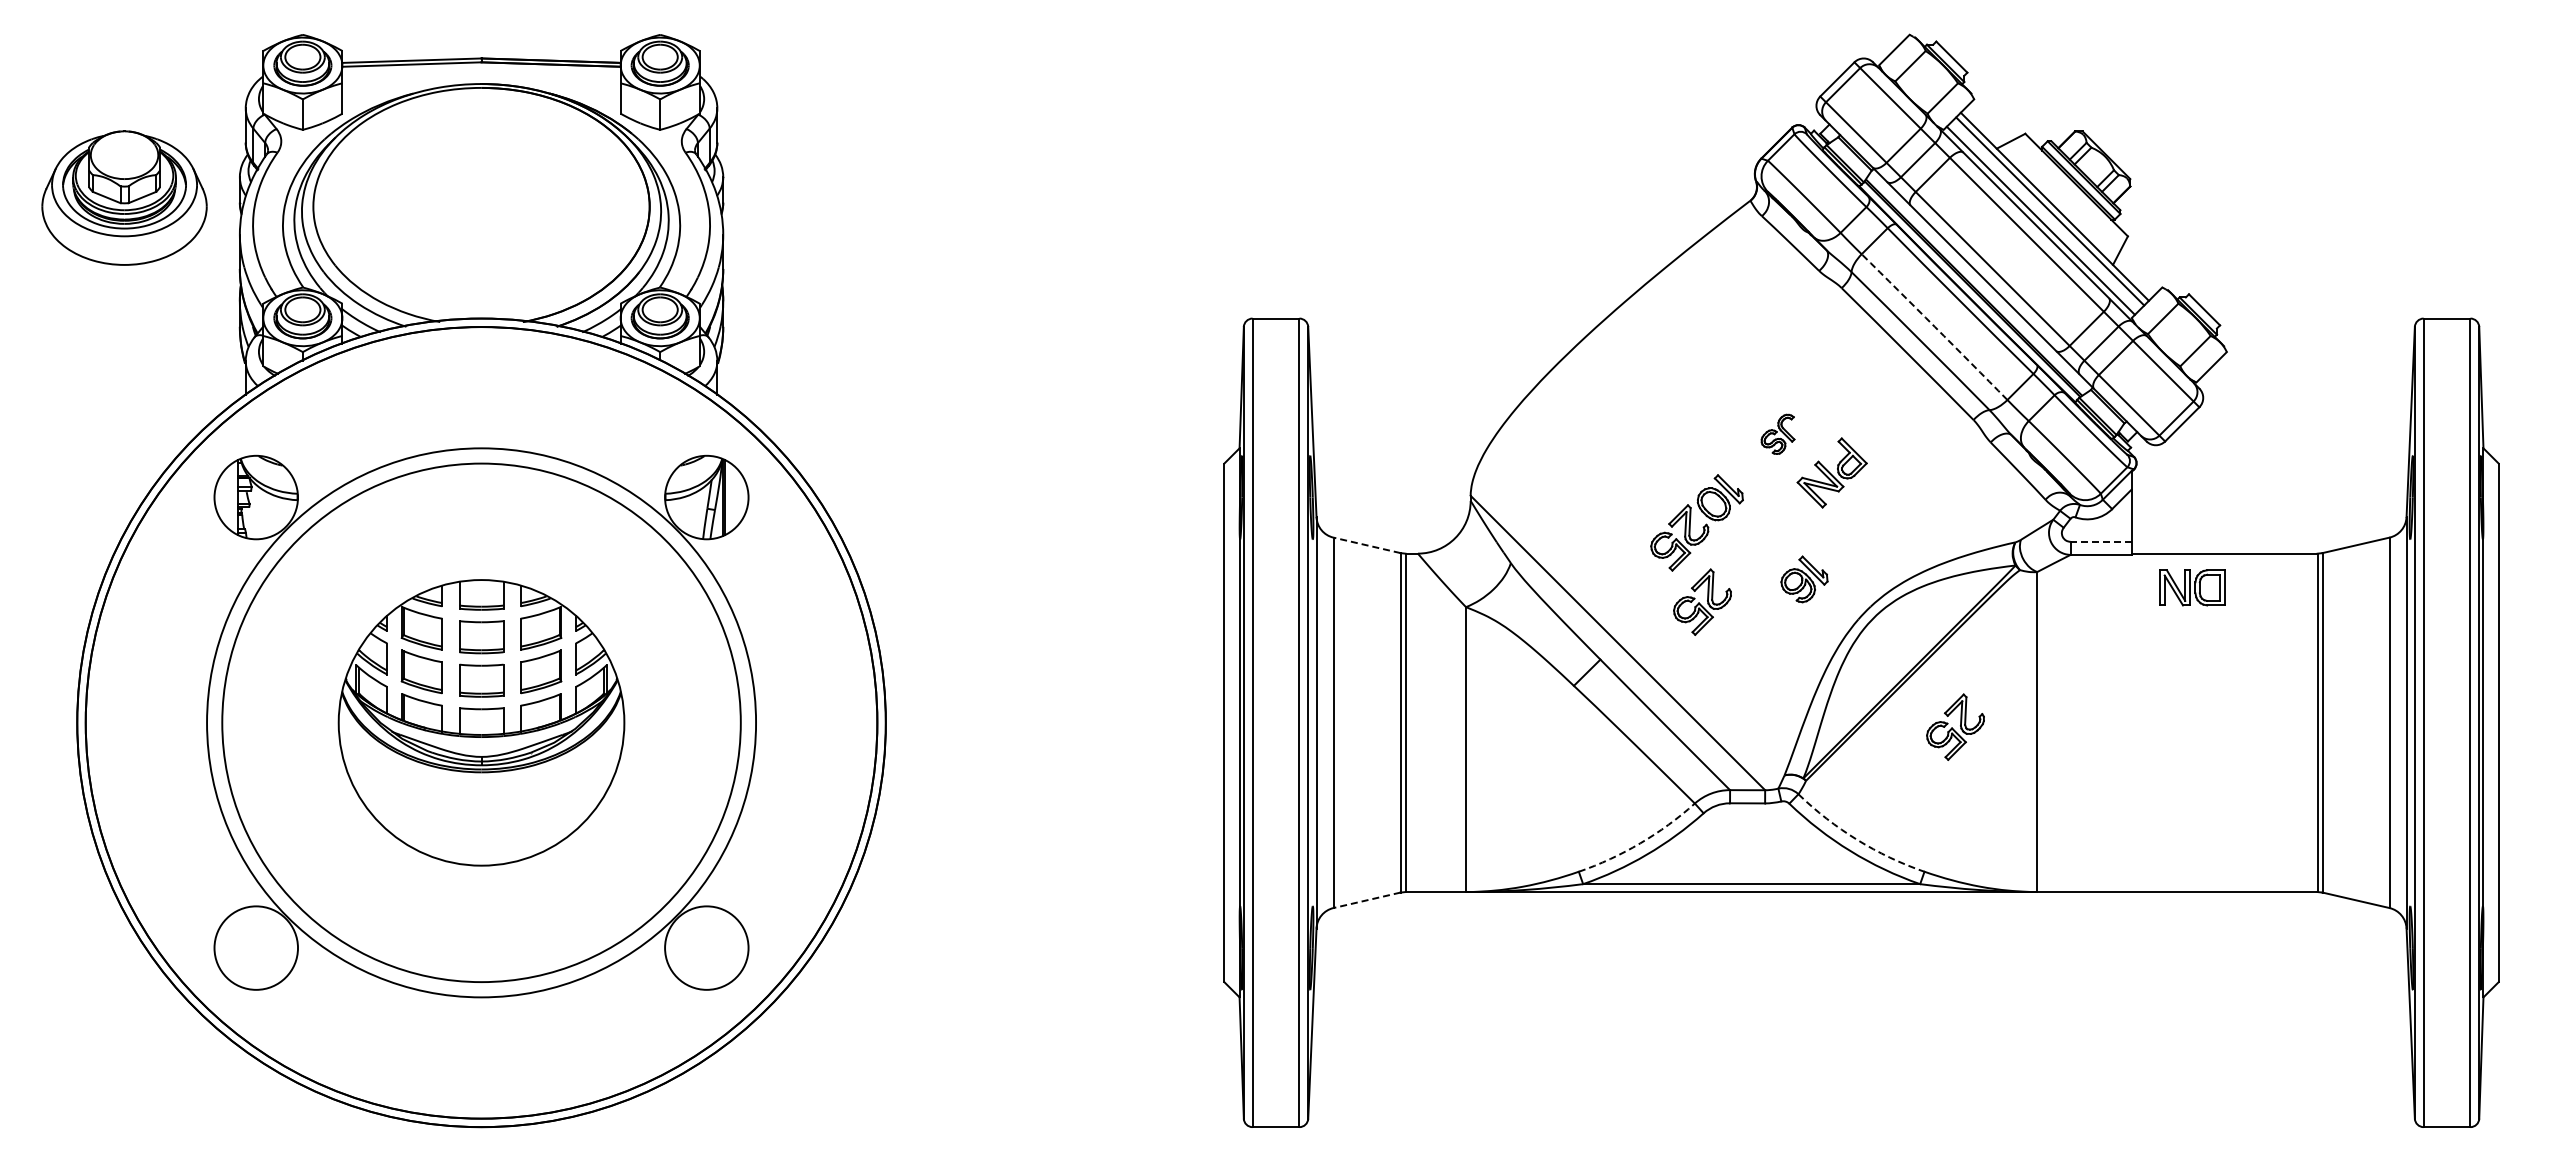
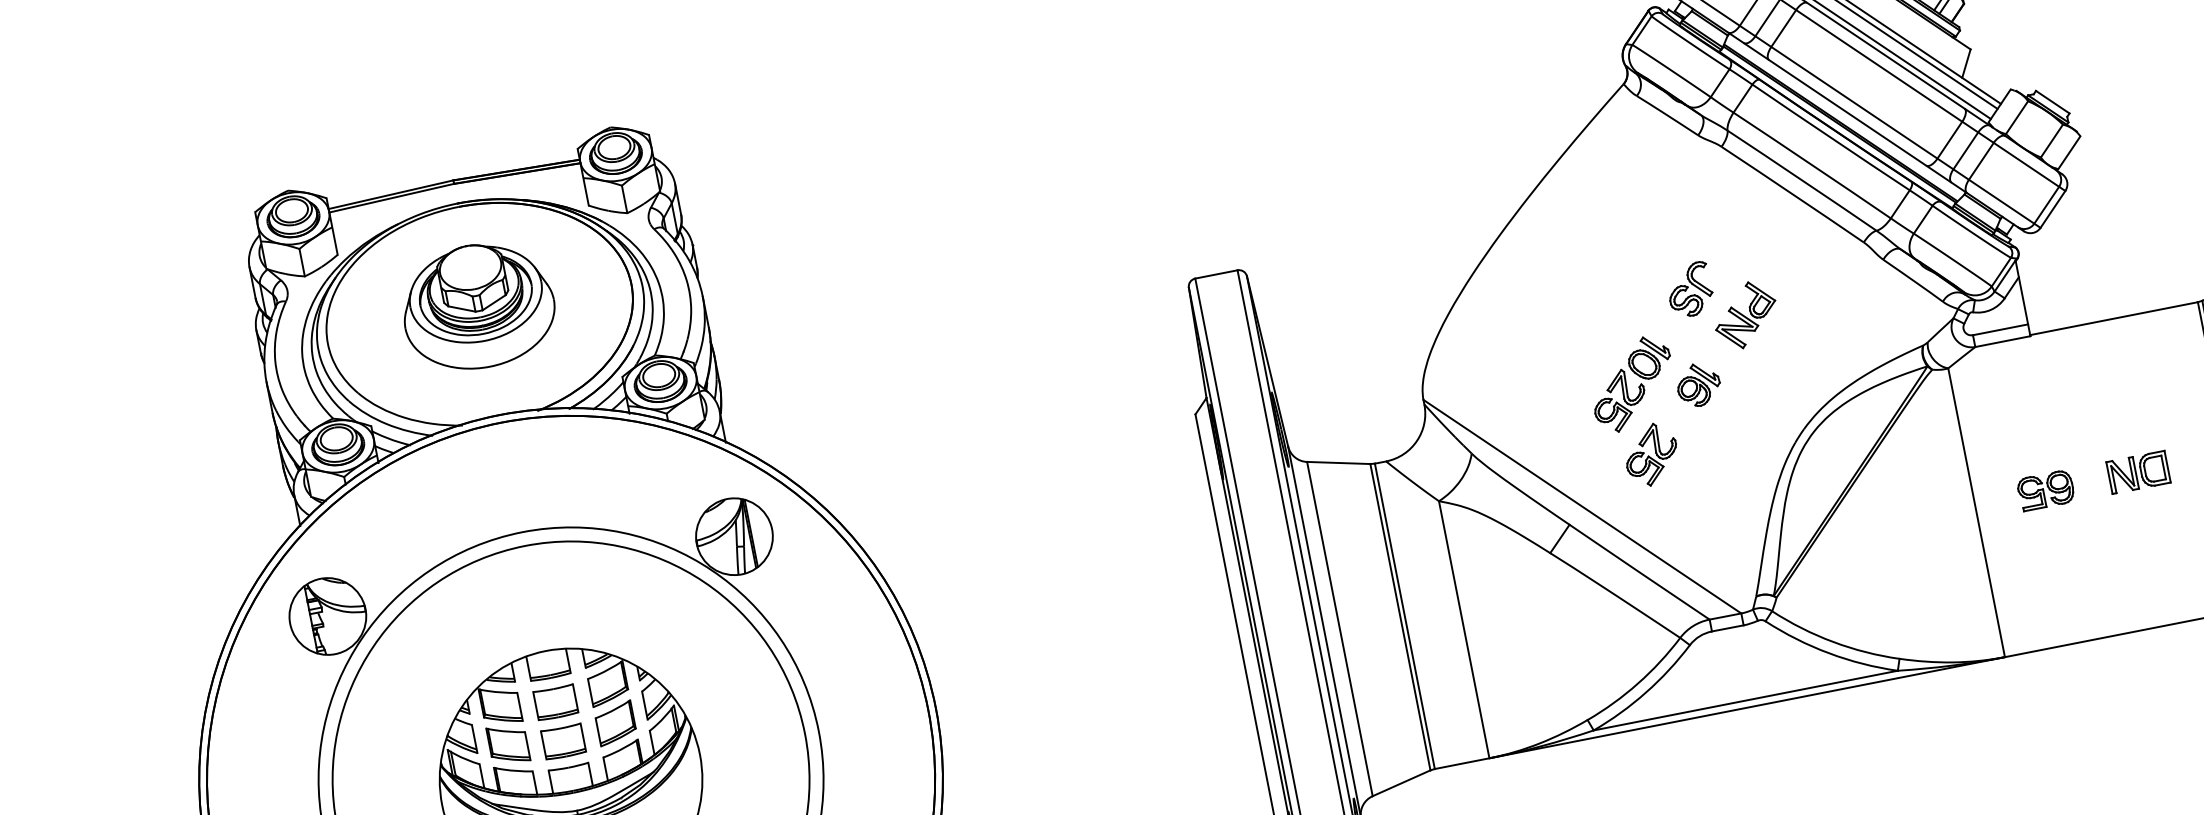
part: (124, 197) -> (478, 305), moved
arc: (1934, 326) -> (1812, 165), dashed -> solid
part: (1777, 434) -> (1689, 290), size x1.43
line: (2101, 541) -> (2000, 329), dashed -> solid
line: (1366, 545) -> (1338, 463), dashed -> solid
part: (1804, 579) -> (1698, 384), moved
part: (2192, 587) -> (2138, 472), moved
part: (2115, 722) -> (2045, 490), added
part: (1955, 726) -> (1901, 522), removed
arc: (1857, 839) -> (1833, 641), dashed -> solid
arc: (1640, 843) -> (1638, 683), dashed -> solid
line: (1366, 900) -> (1401, 783), dashed -> solid

